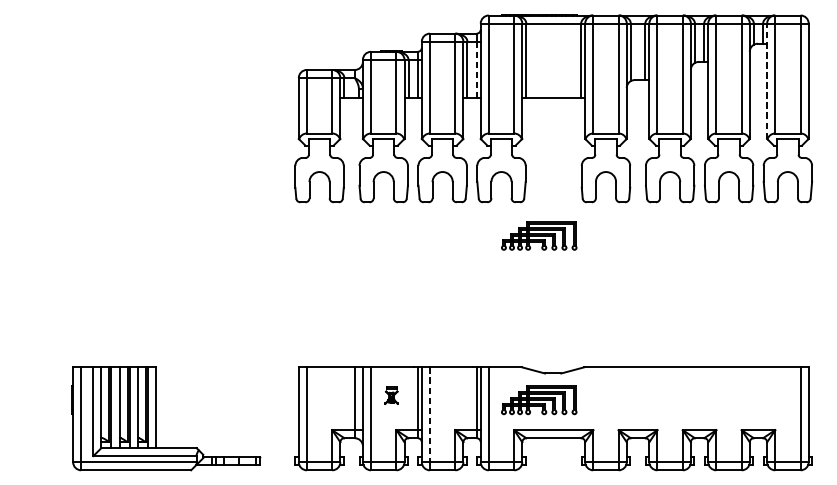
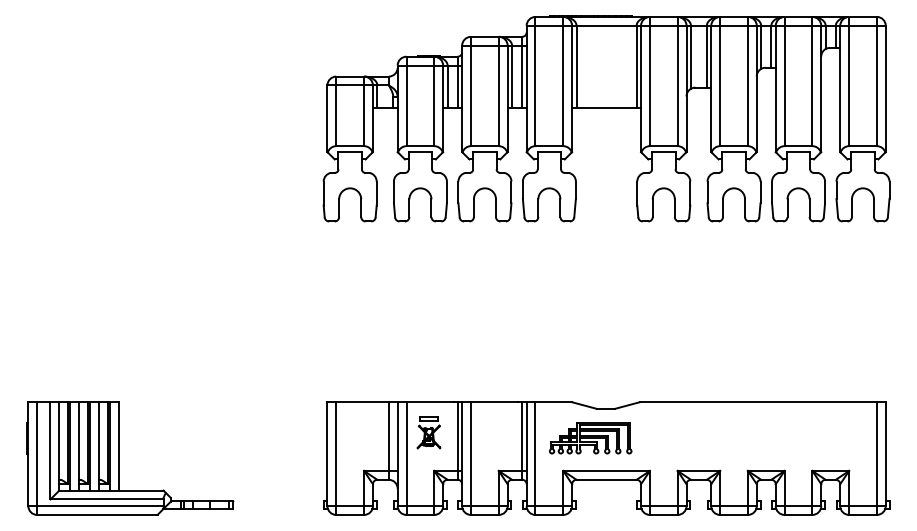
line: (476, 69) -> (522, 76), dashed -> solid
line: (767, 80) -> (840, 88), dashed -> solid
part: (539, 236) -> (590, 258), removed
part: (391, 395) -> (428, 432), size x1.67
line: (430, 415) -> (471, 454), dashed -> solid
part: (156, 418) -> (119, 458), moved

